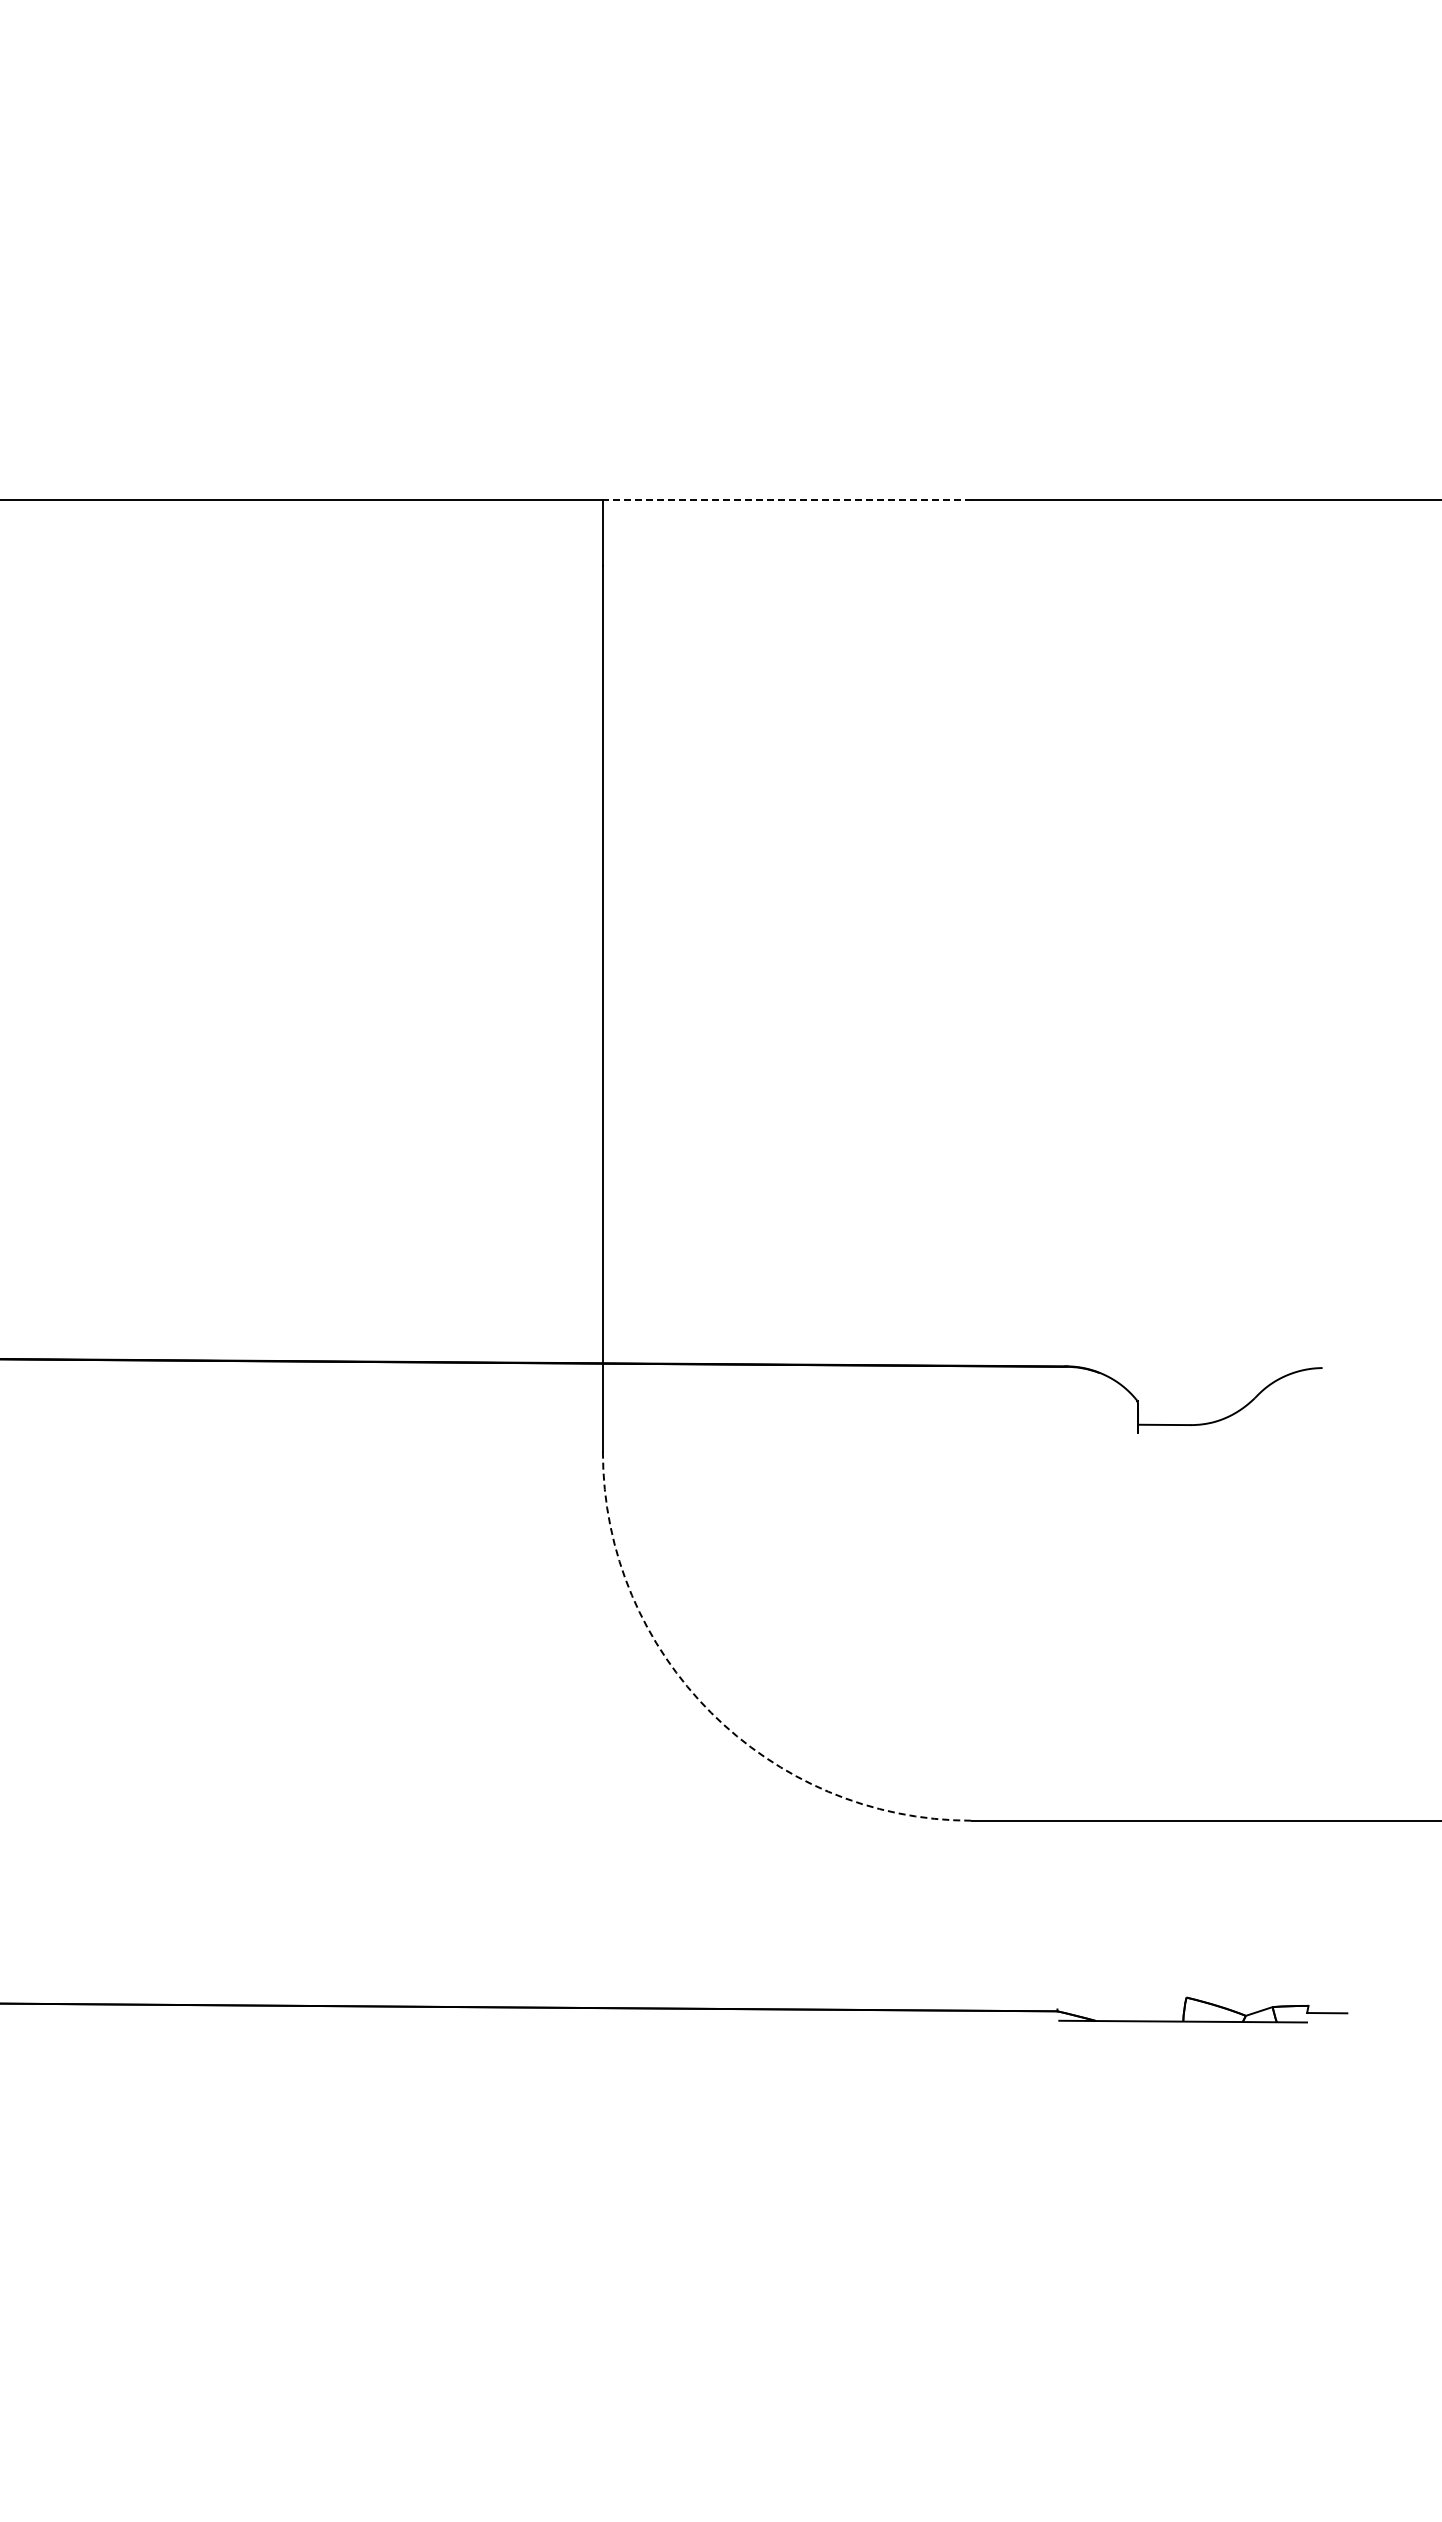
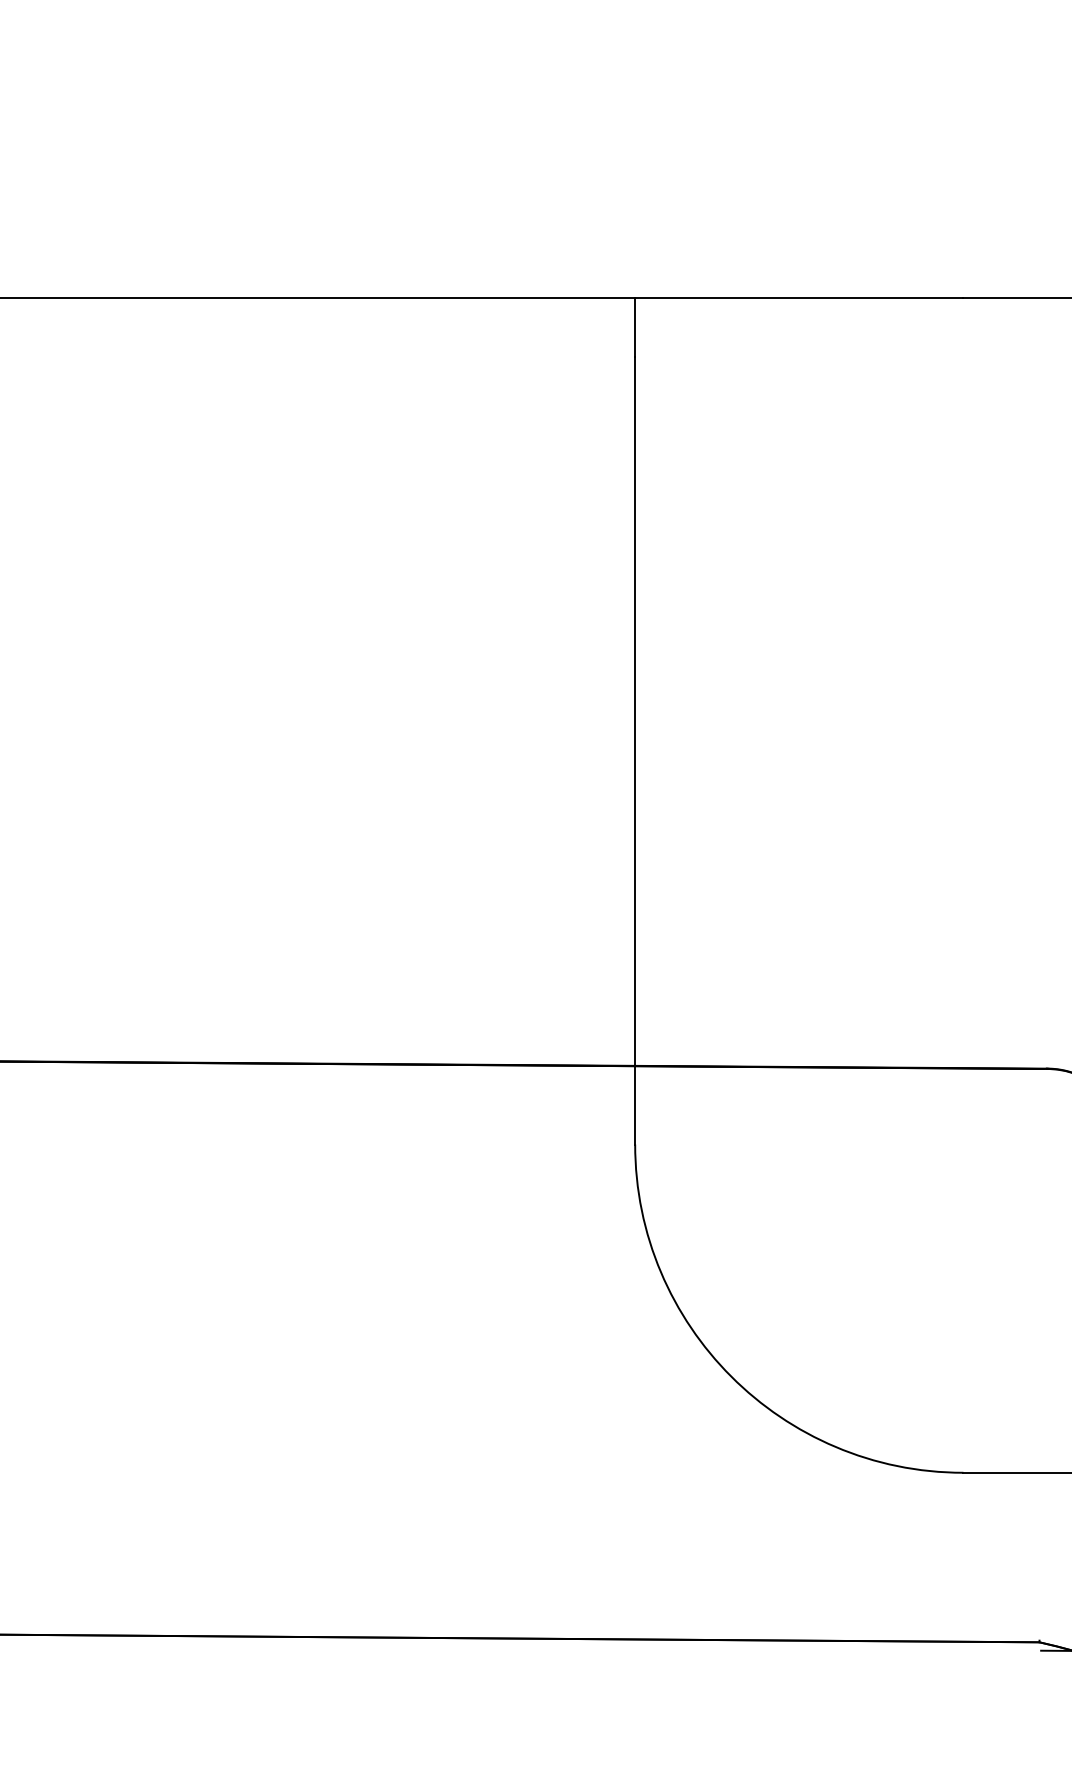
line: (787, 499) -> (799, 297), dashed -> solid
arc: (710, 1712) -> (730, 1376), dashed -> solid

